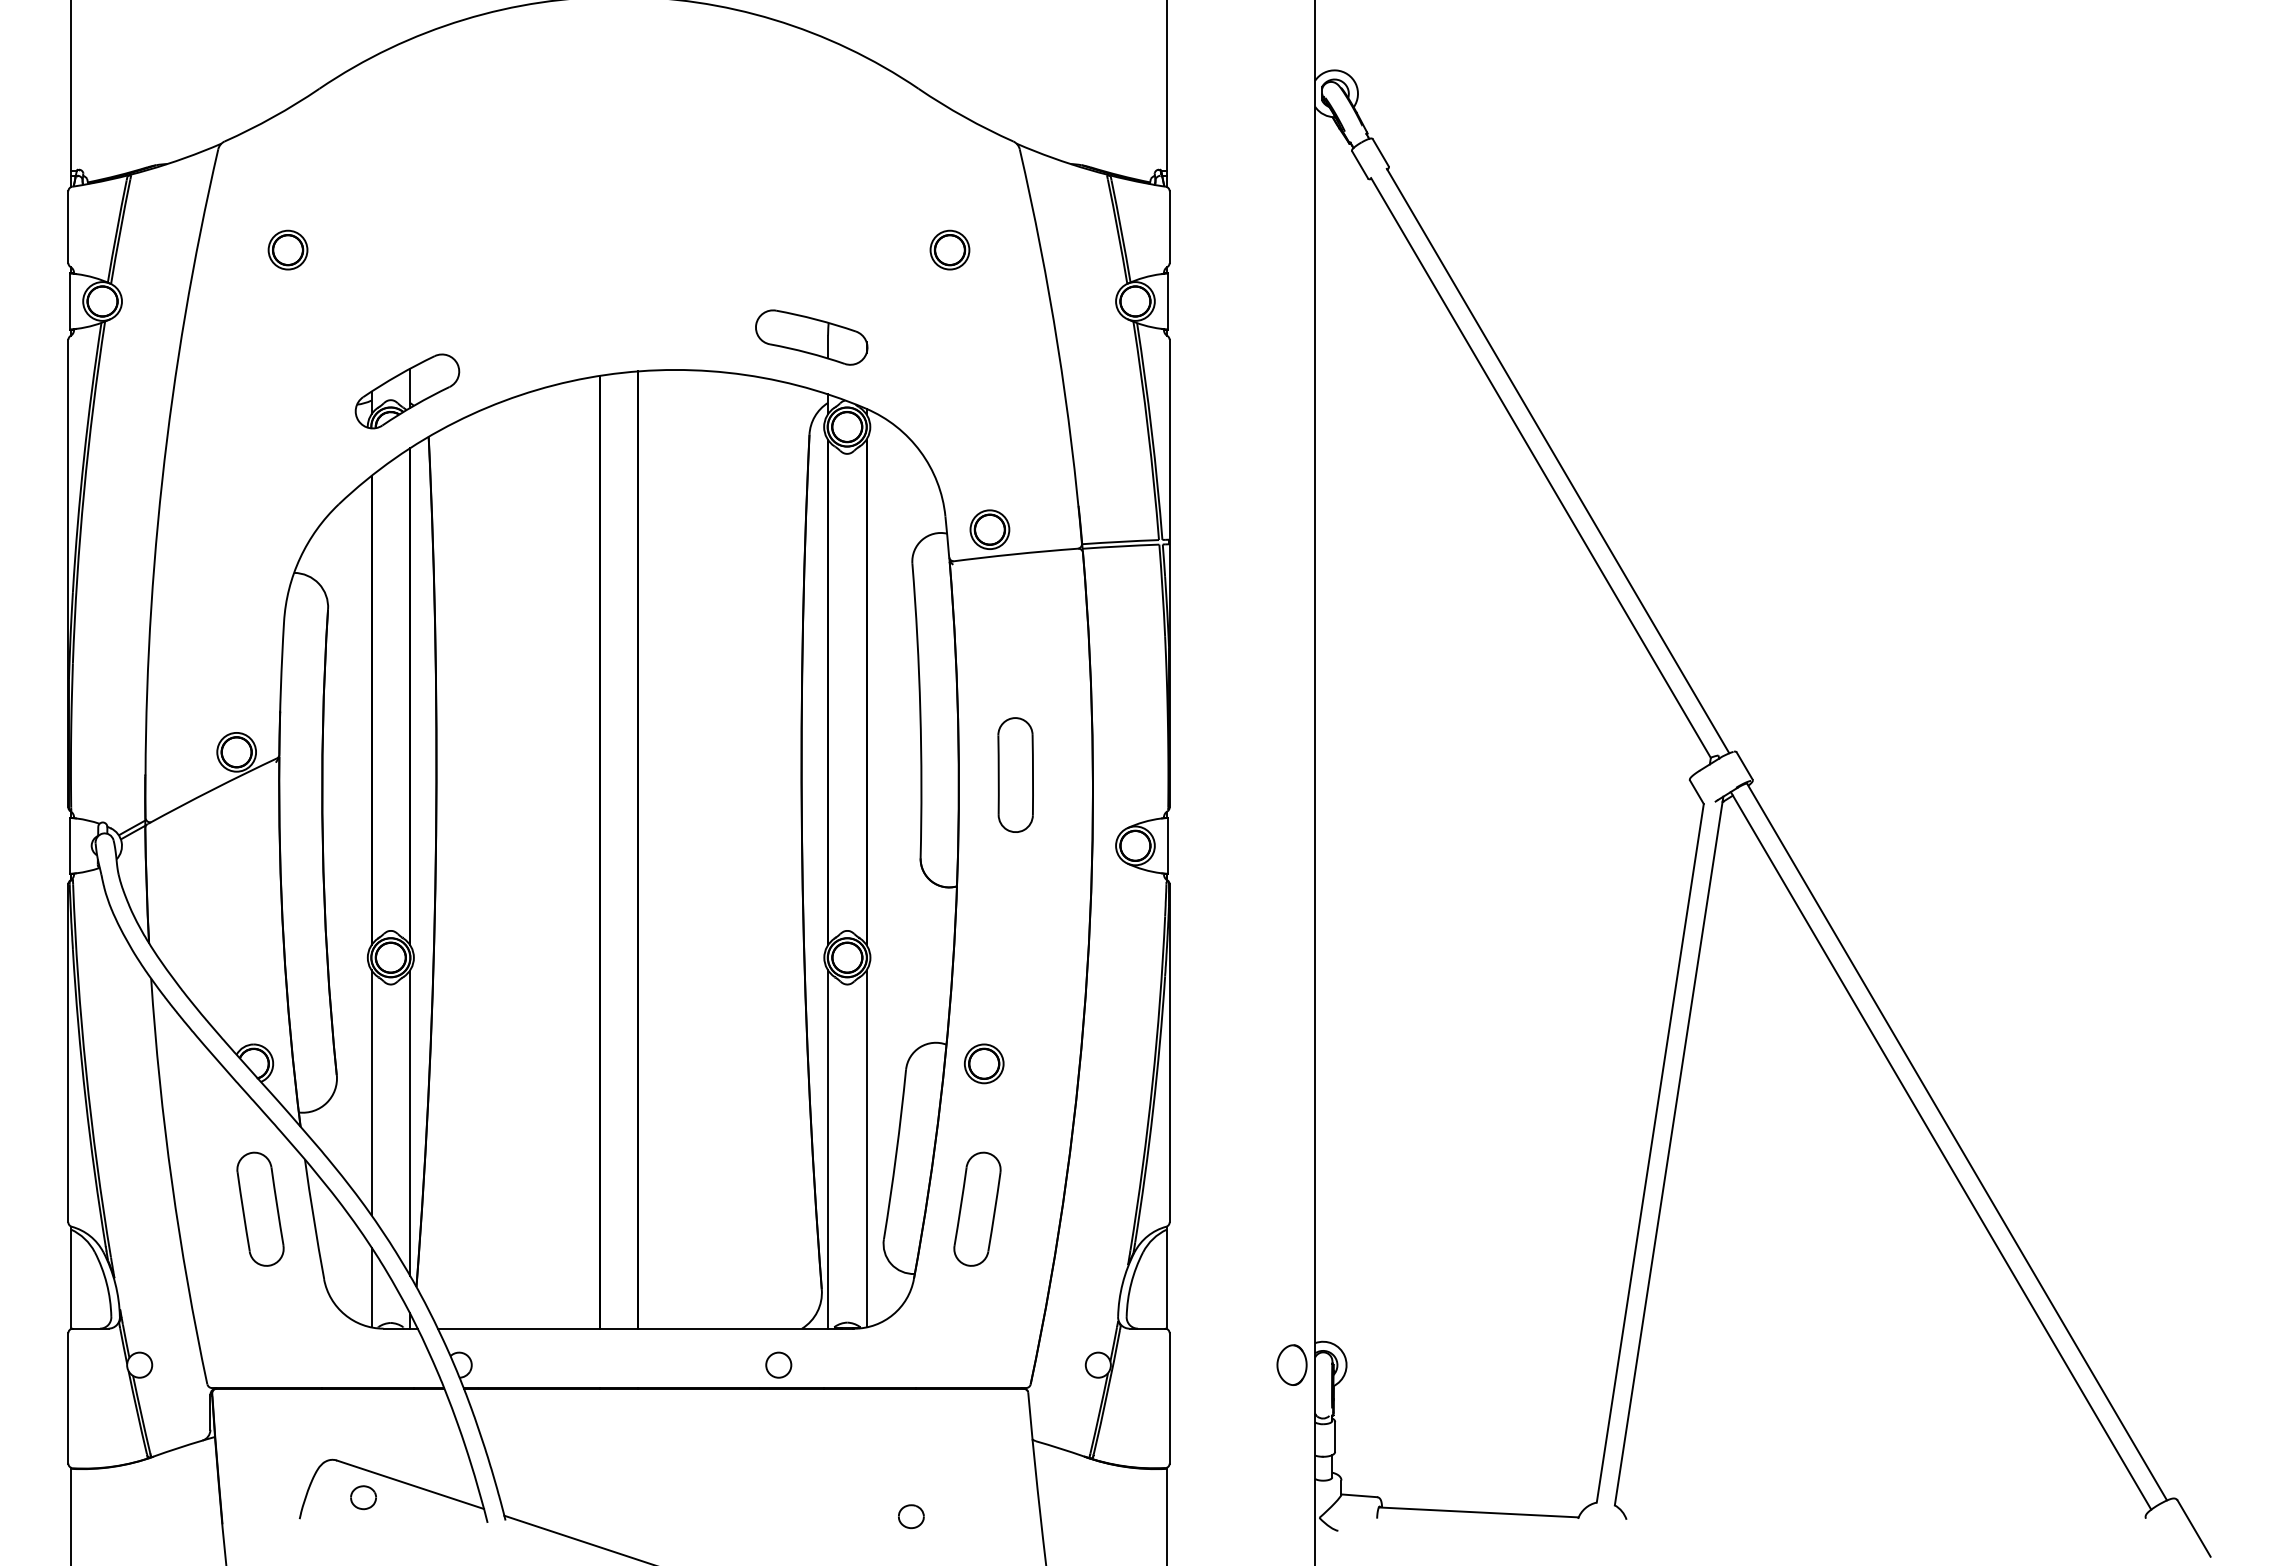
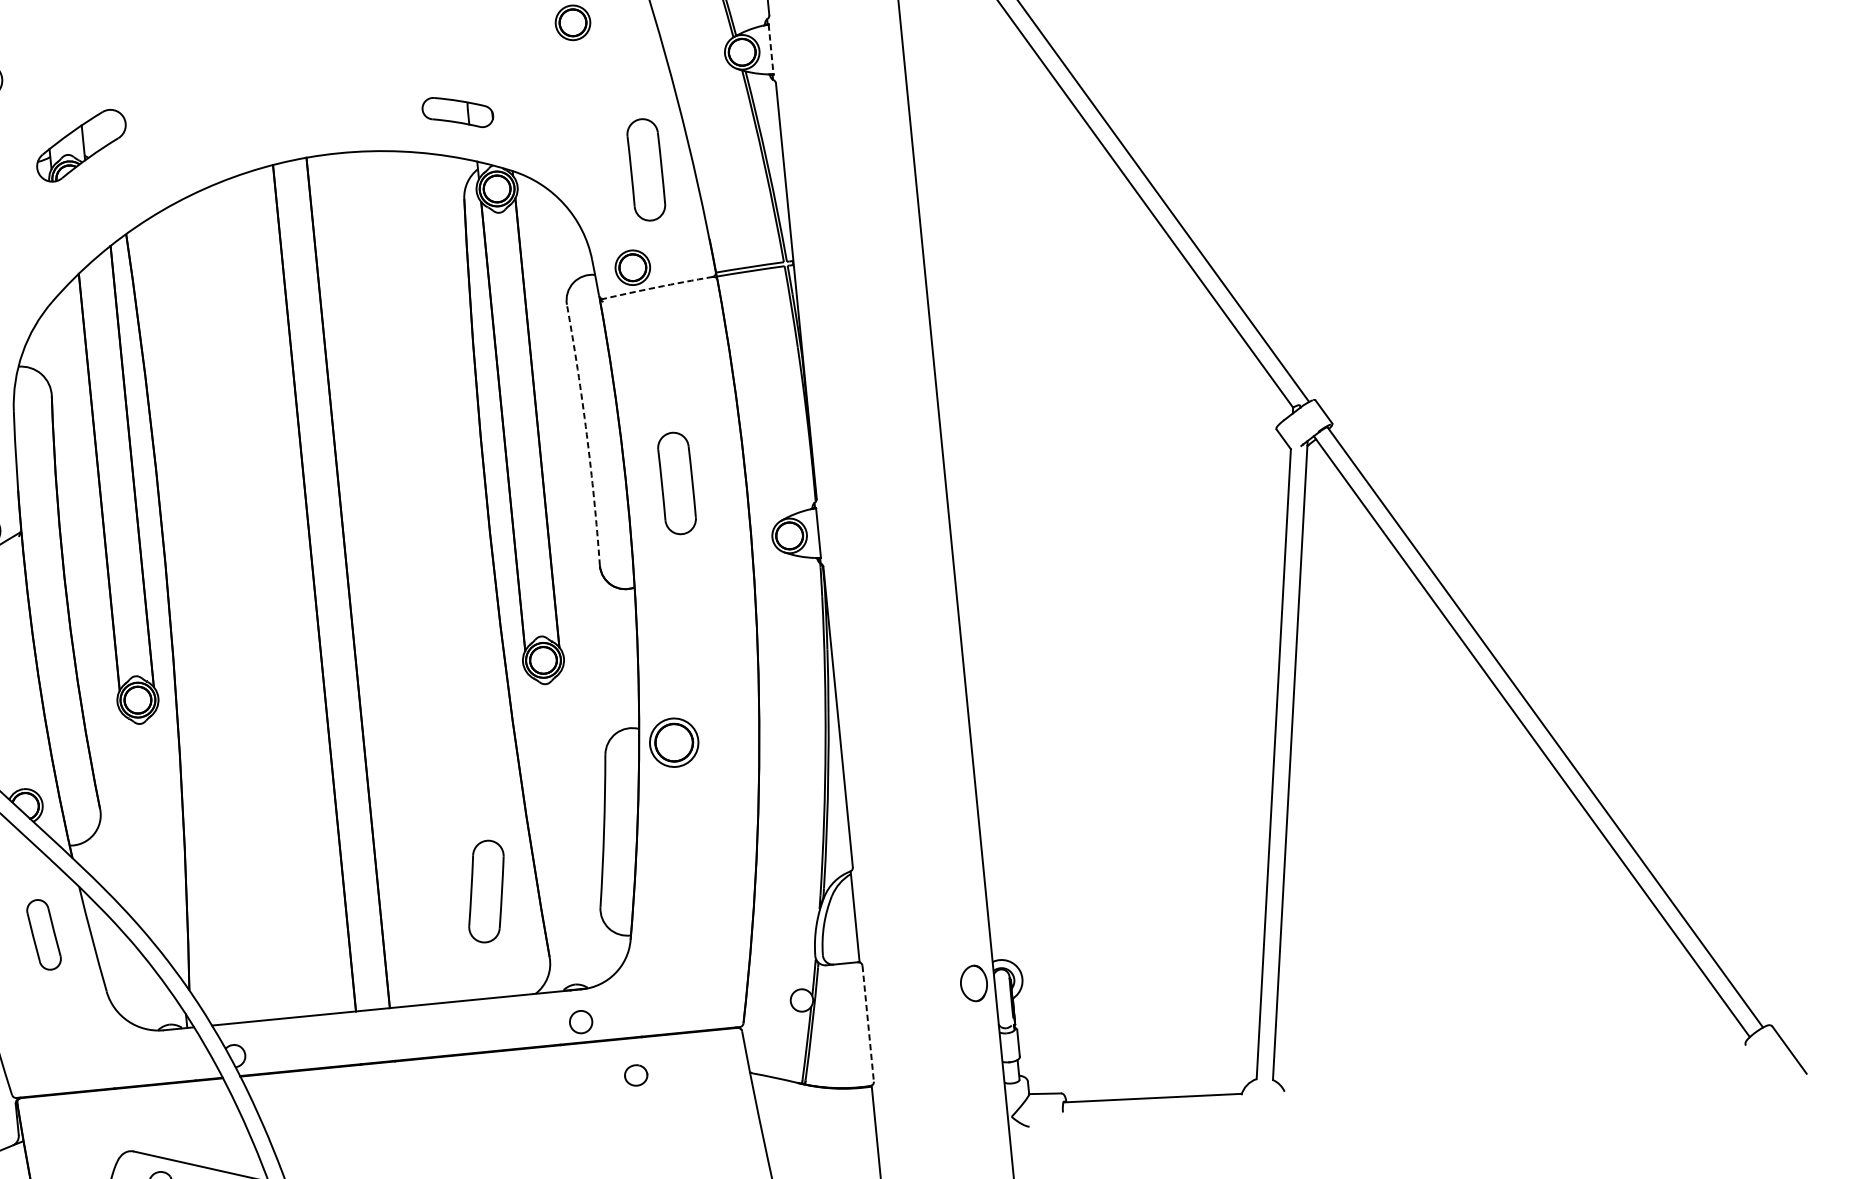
line: (1167, 301) -> (770, 49), solid -> dashed
part: (811, 337) -> (457, 112), size x0.7
part: (407, 391) -> (81, 145), moved
part: (1015, 421) -> (646, 169), added
arc: (1013, 554) -> (655, 287), solid -> dashed
arc: (920, 710) -> (586, 434), solid -> dashed
part: (984, 1063) -> (674, 742), size x1.4
line: (371, 1092) -> (132, 821), removed
line: (410, 1122) -> (169, 844), removed
line: (866, 1148) -> (577, 828), removed
line: (828, 1149) -> (543, 832), removed
part: (260, 1208) -> (43, 934), size x0.7
part: (977, 1208) -> (486, 890), moved
line: (371, 1287) -> (149, 994), removed
circle: (778, 1364) -> (580, 1021), moved
line: (1169, 1398) -> (868, 1023), solid -> dashed
part: (911, 1516) -> (636, 1075), moved

